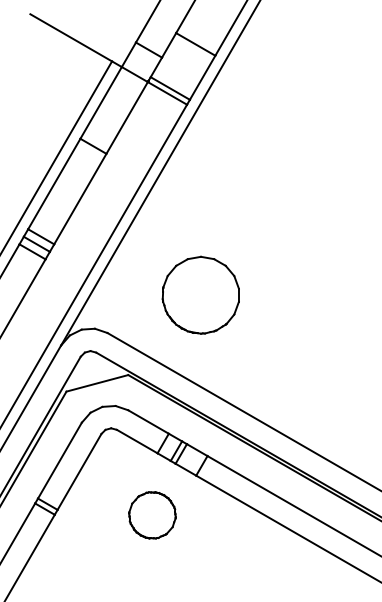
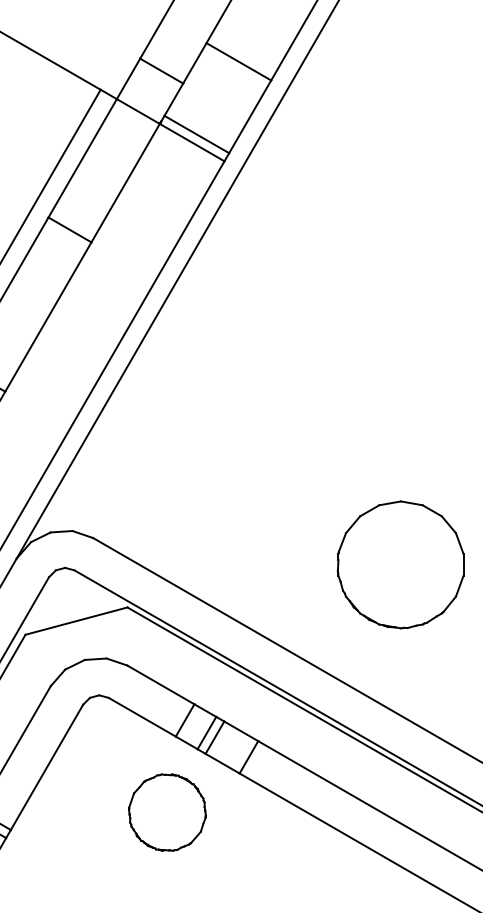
part: (200, 294) -> (400, 563), moved
part: (152, 515) -> (167, 812), moved

